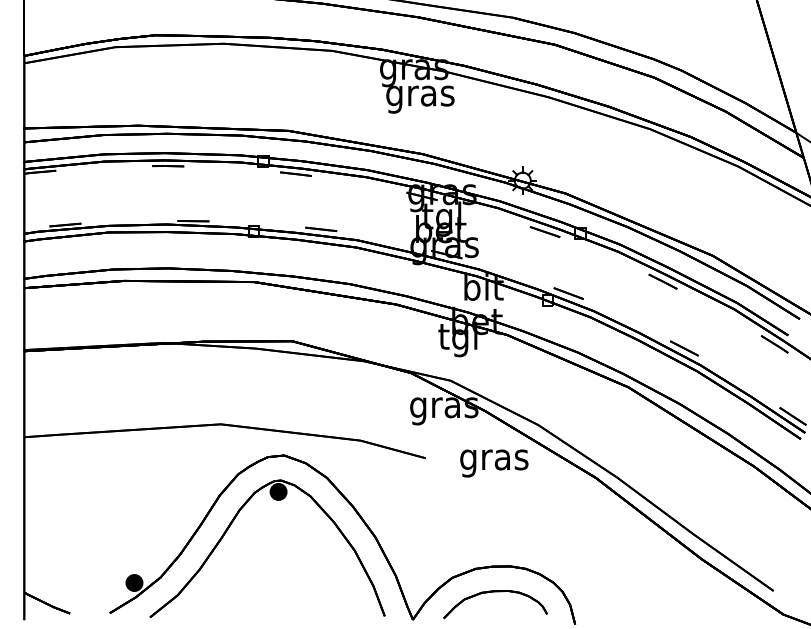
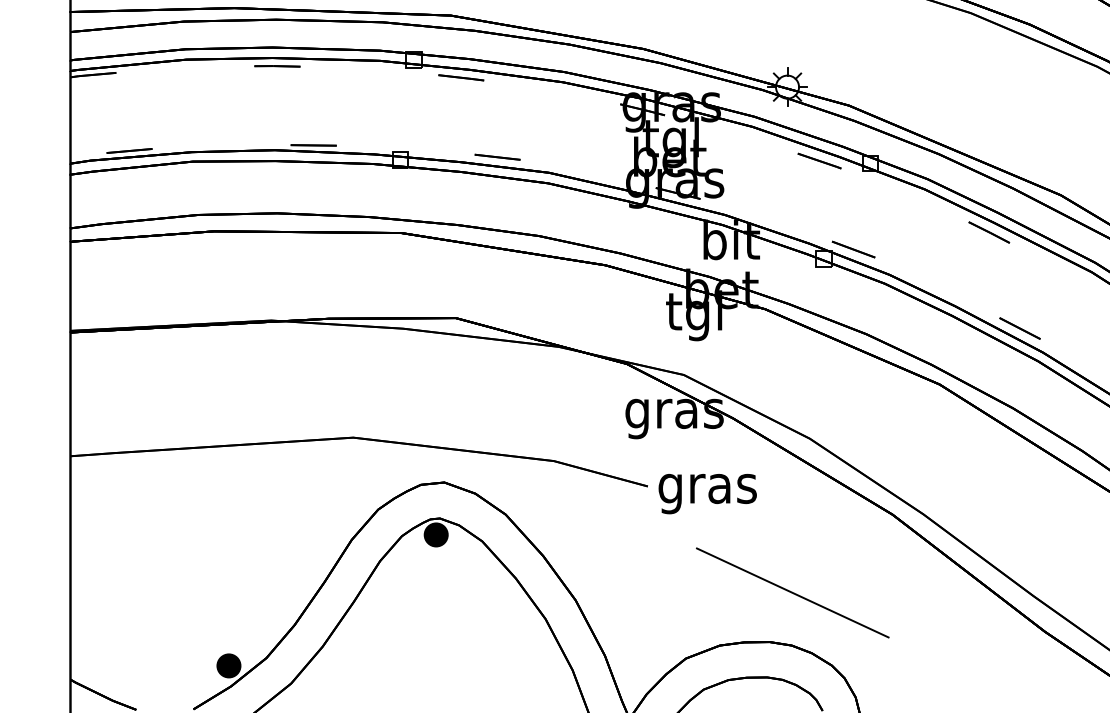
text: (494, 463) -> (707, 494), moved
line: (526, 532) -> (792, 593), added

